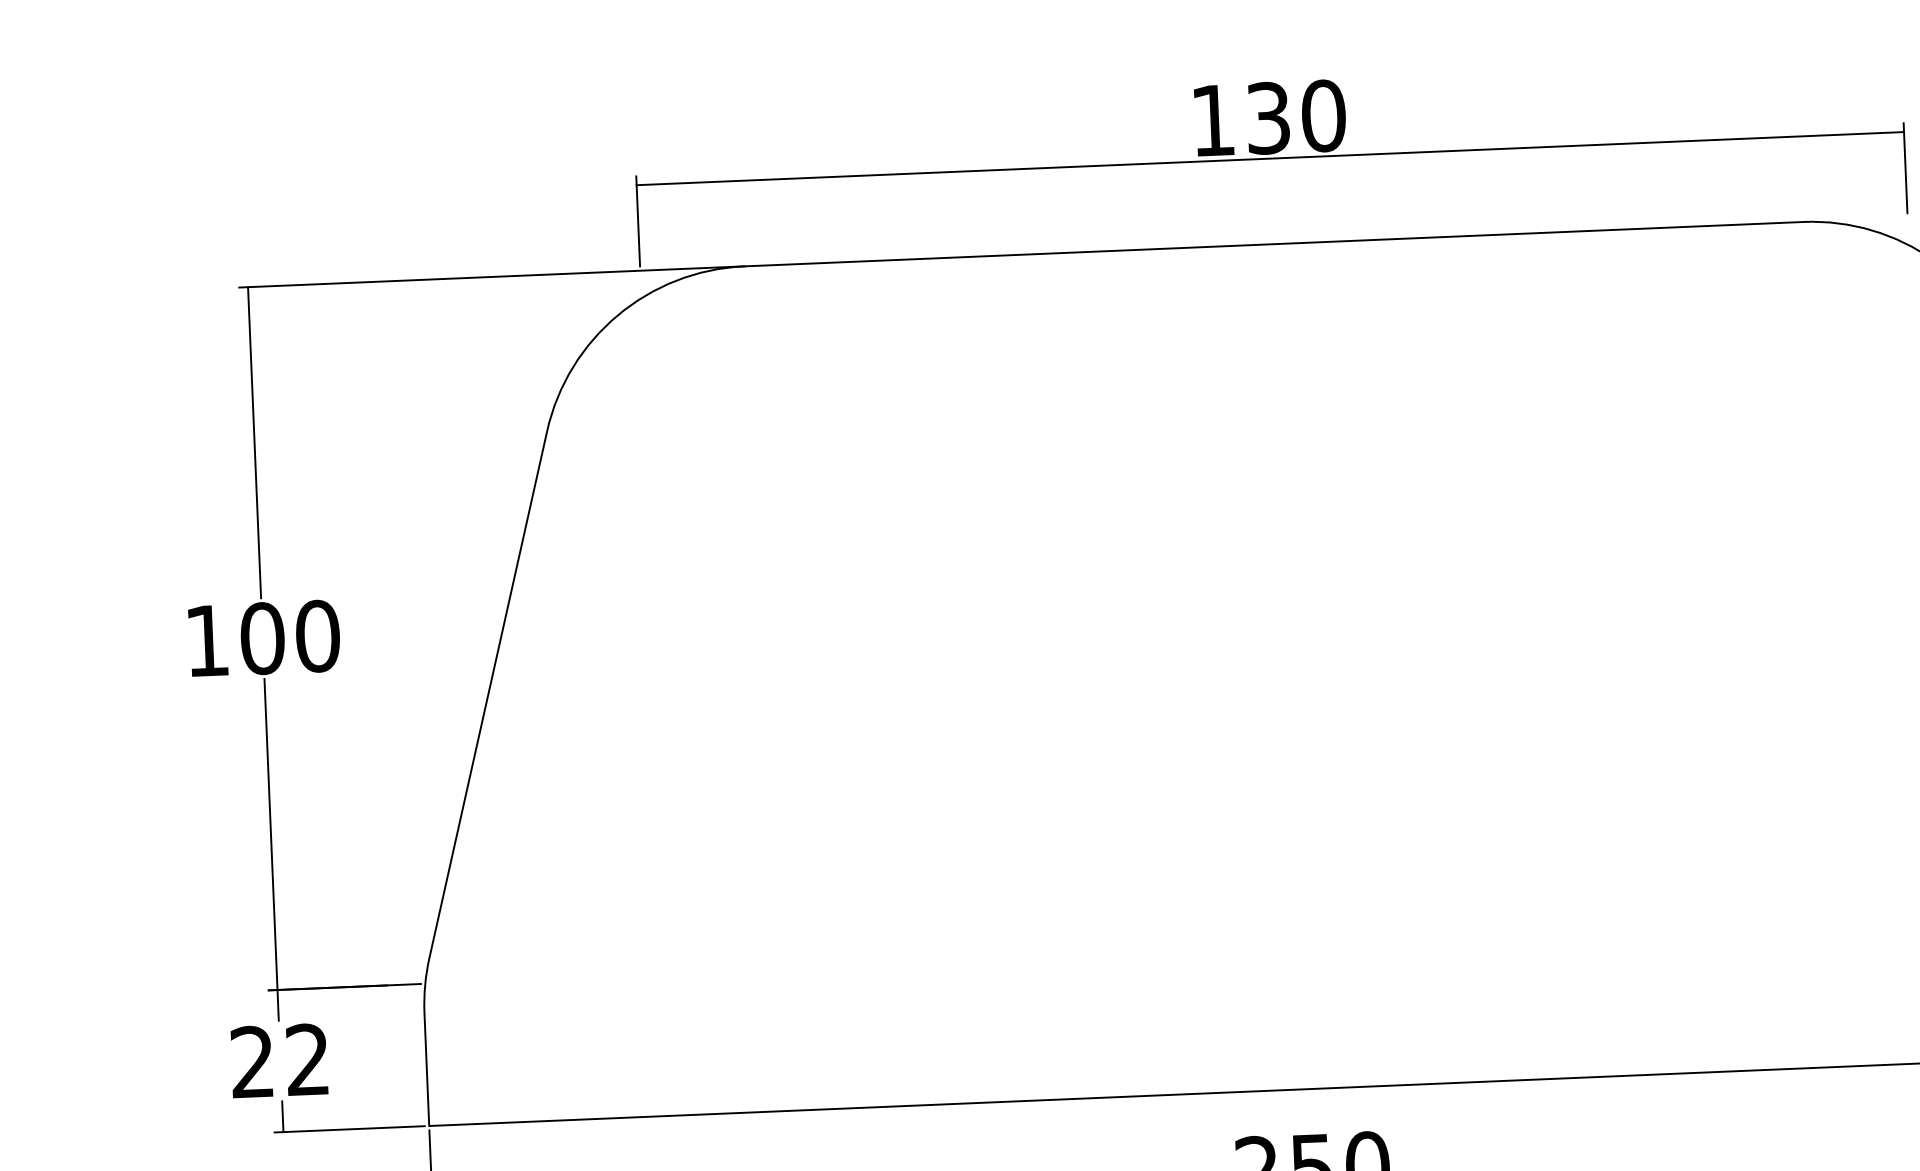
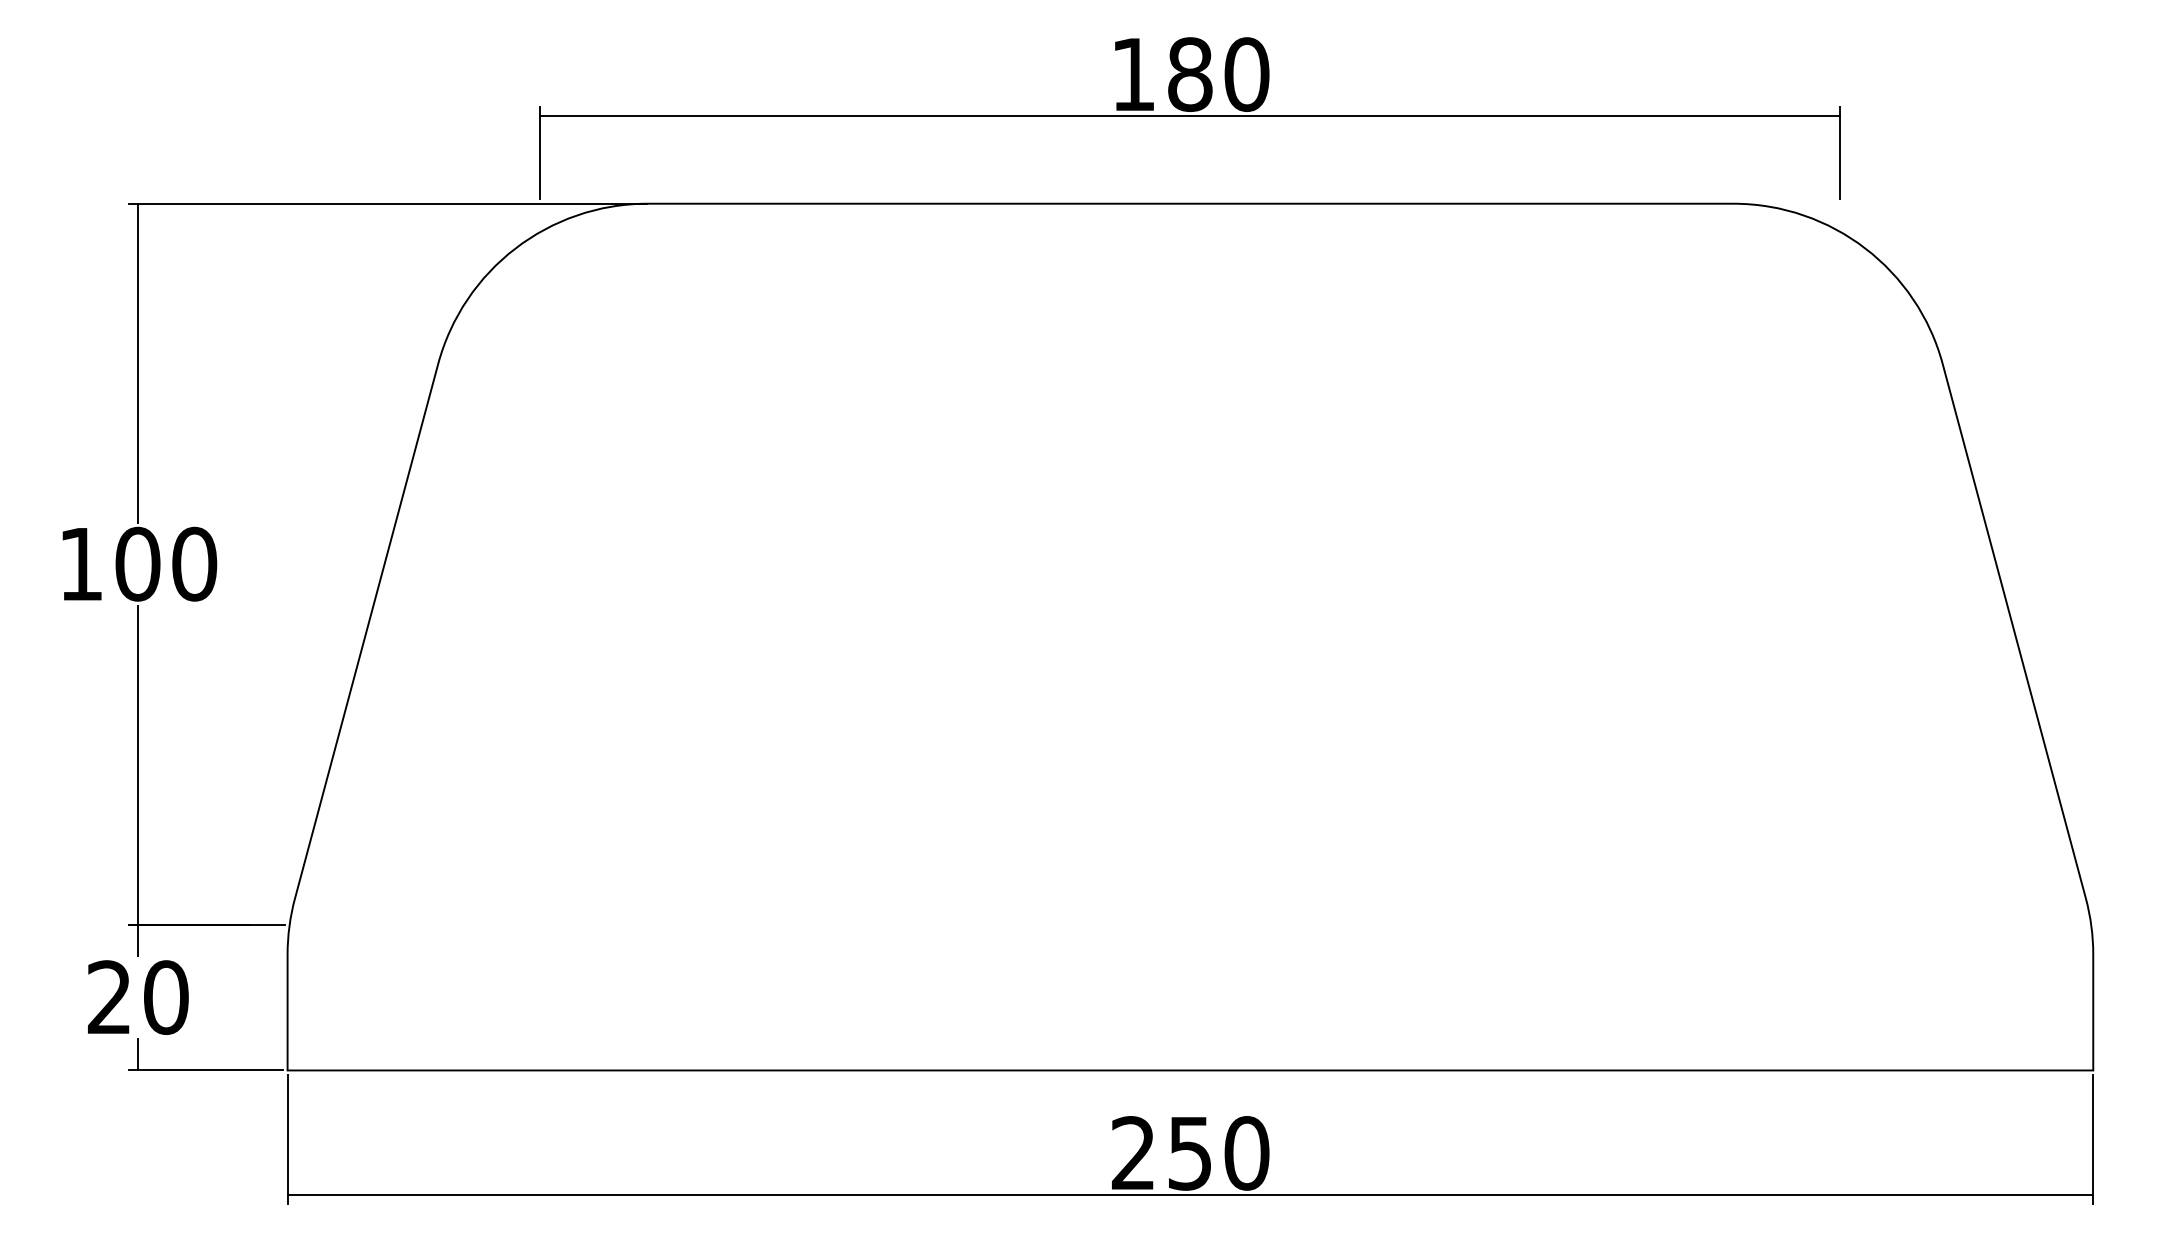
text: (1268, 118) -> (1190, 74), 130 -> 180
text: (308, 1059) -> (166, 997), 22 -> 20

